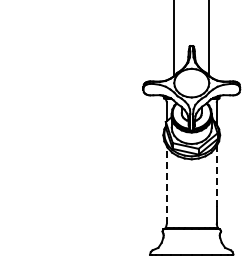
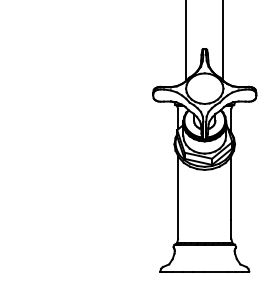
line: (216, 175) -> (231, 187), dashed -> solid
line: (166, 184) -> (177, 196), dashed -> solid

